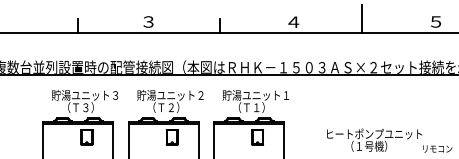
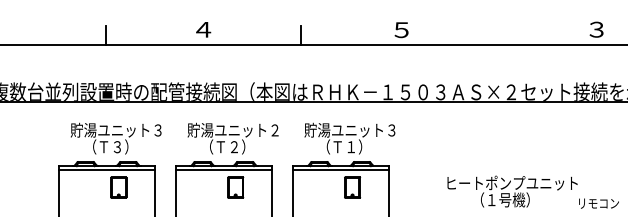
line: (362, 18) -> (495, 25), removed
text: (148, 21) -> (203, 29), ３ -> ４
text: (435, 21) -> (596, 29), ５ -> ３
text: (293, 22) -> (401, 30), ４ -> ５
text: (286, 95) -> (391, 130), 貯湯ユニット１ -> 貯湯ユニット３

